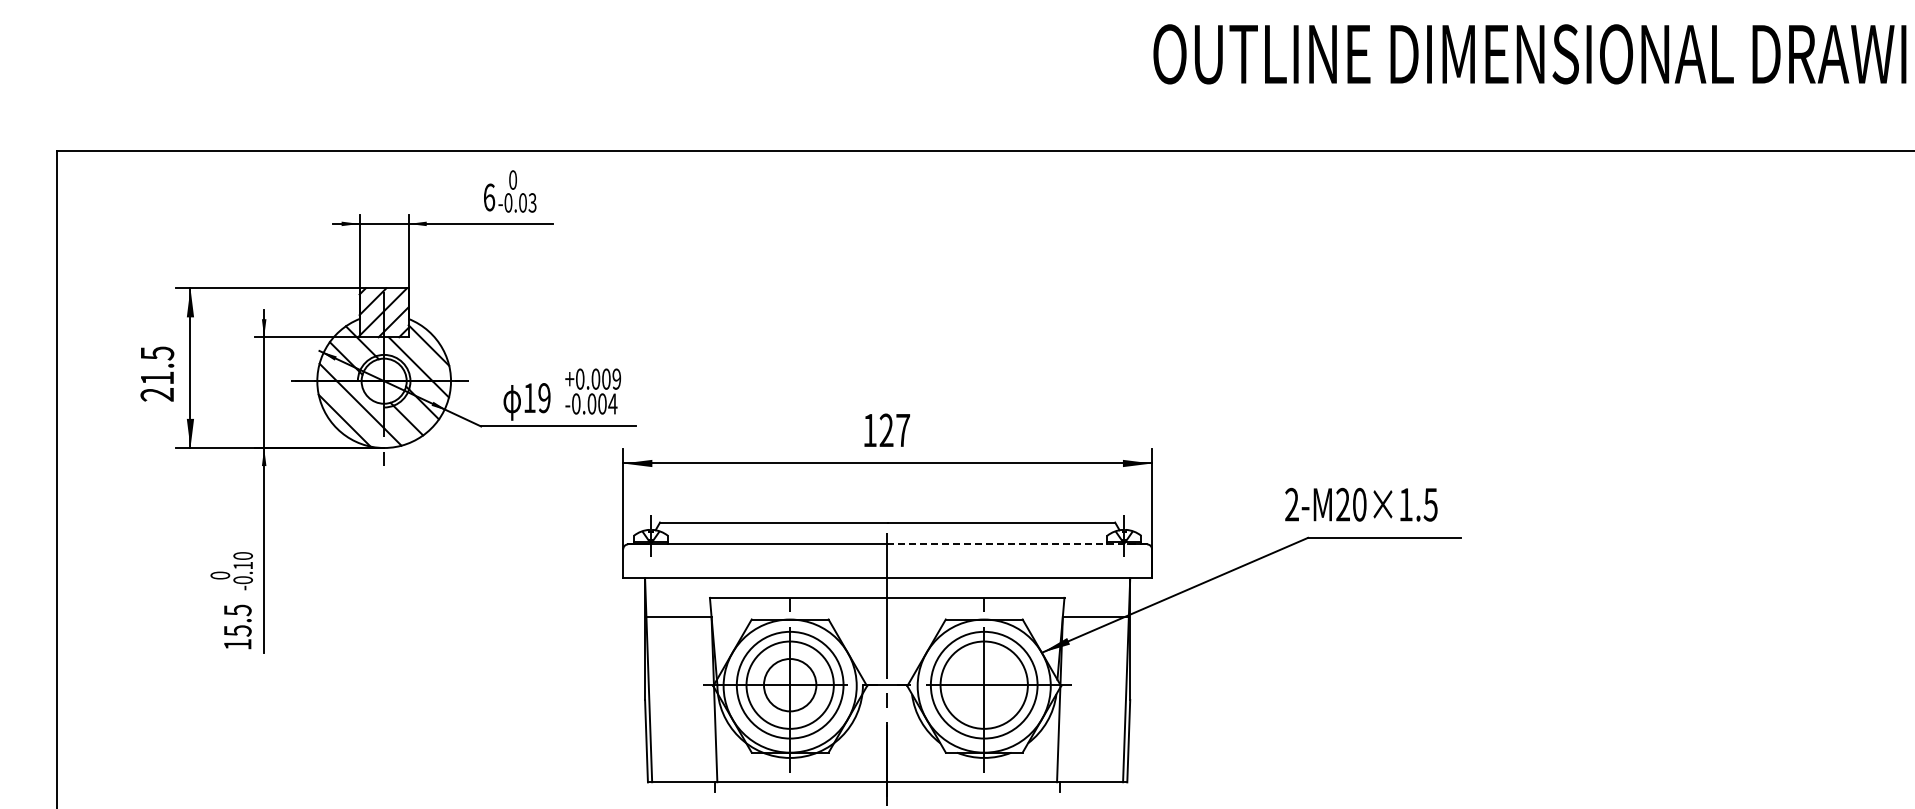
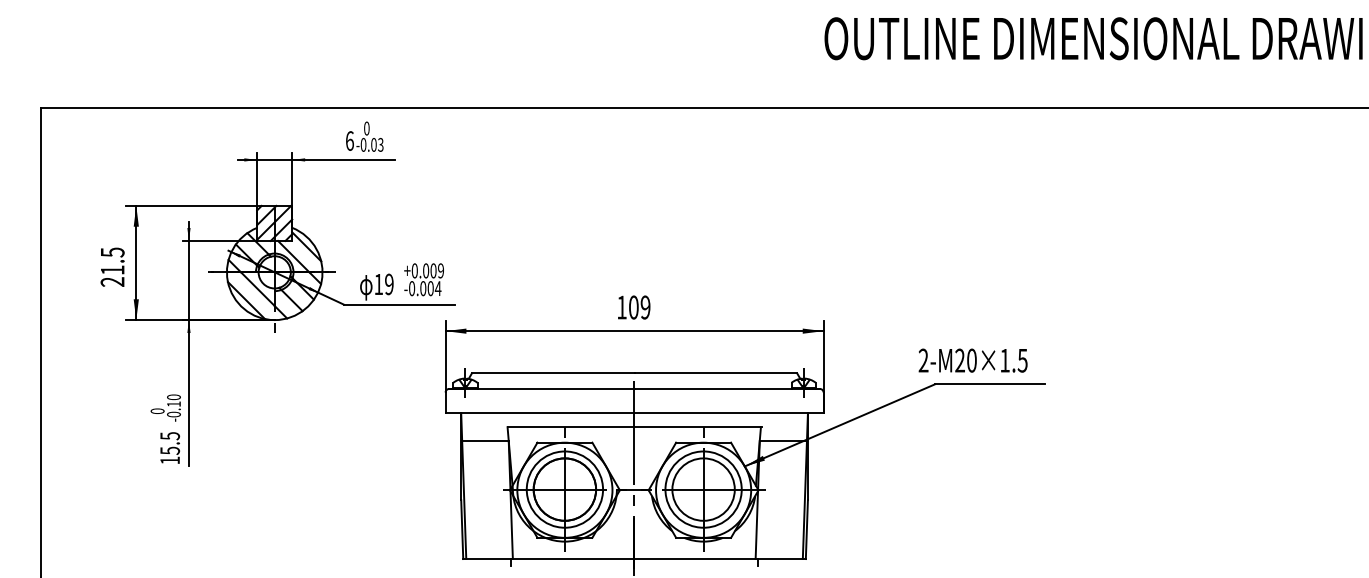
text: (894, 430) -> (639, 307), 127 -> 109
line: (1017, 544) -> (727, 389), dashed -> solid
circle: (789, 684) -> (564, 489), size x1.67

